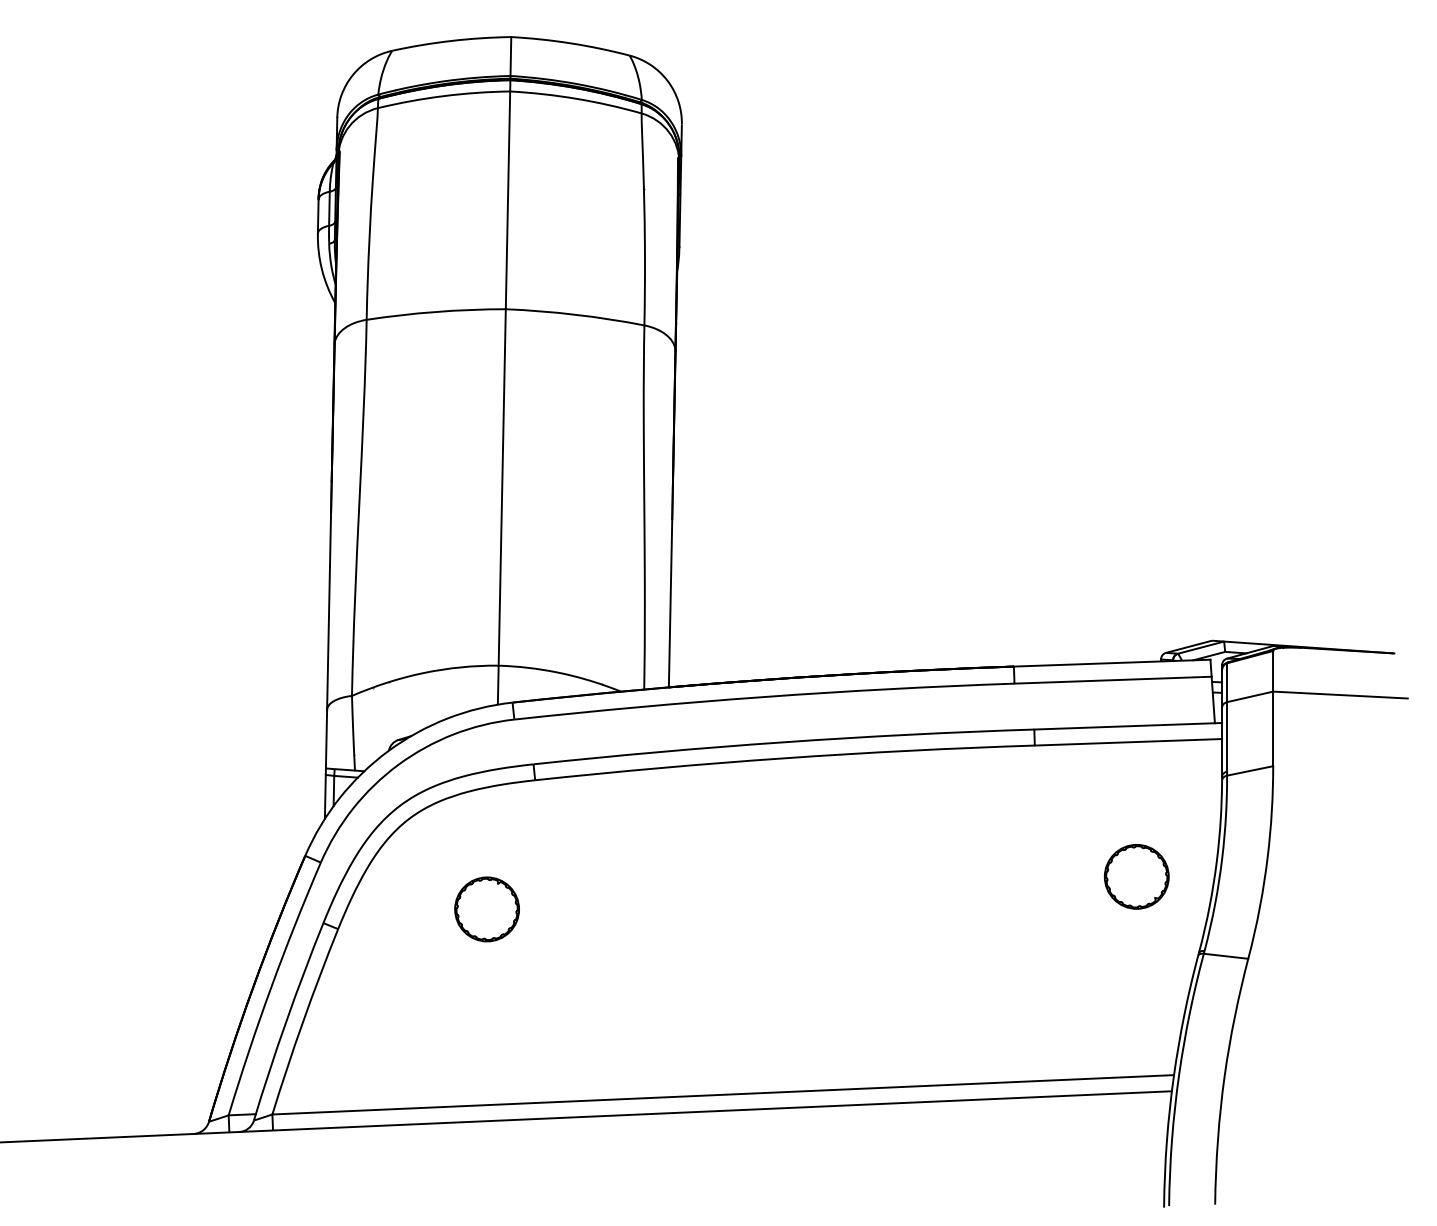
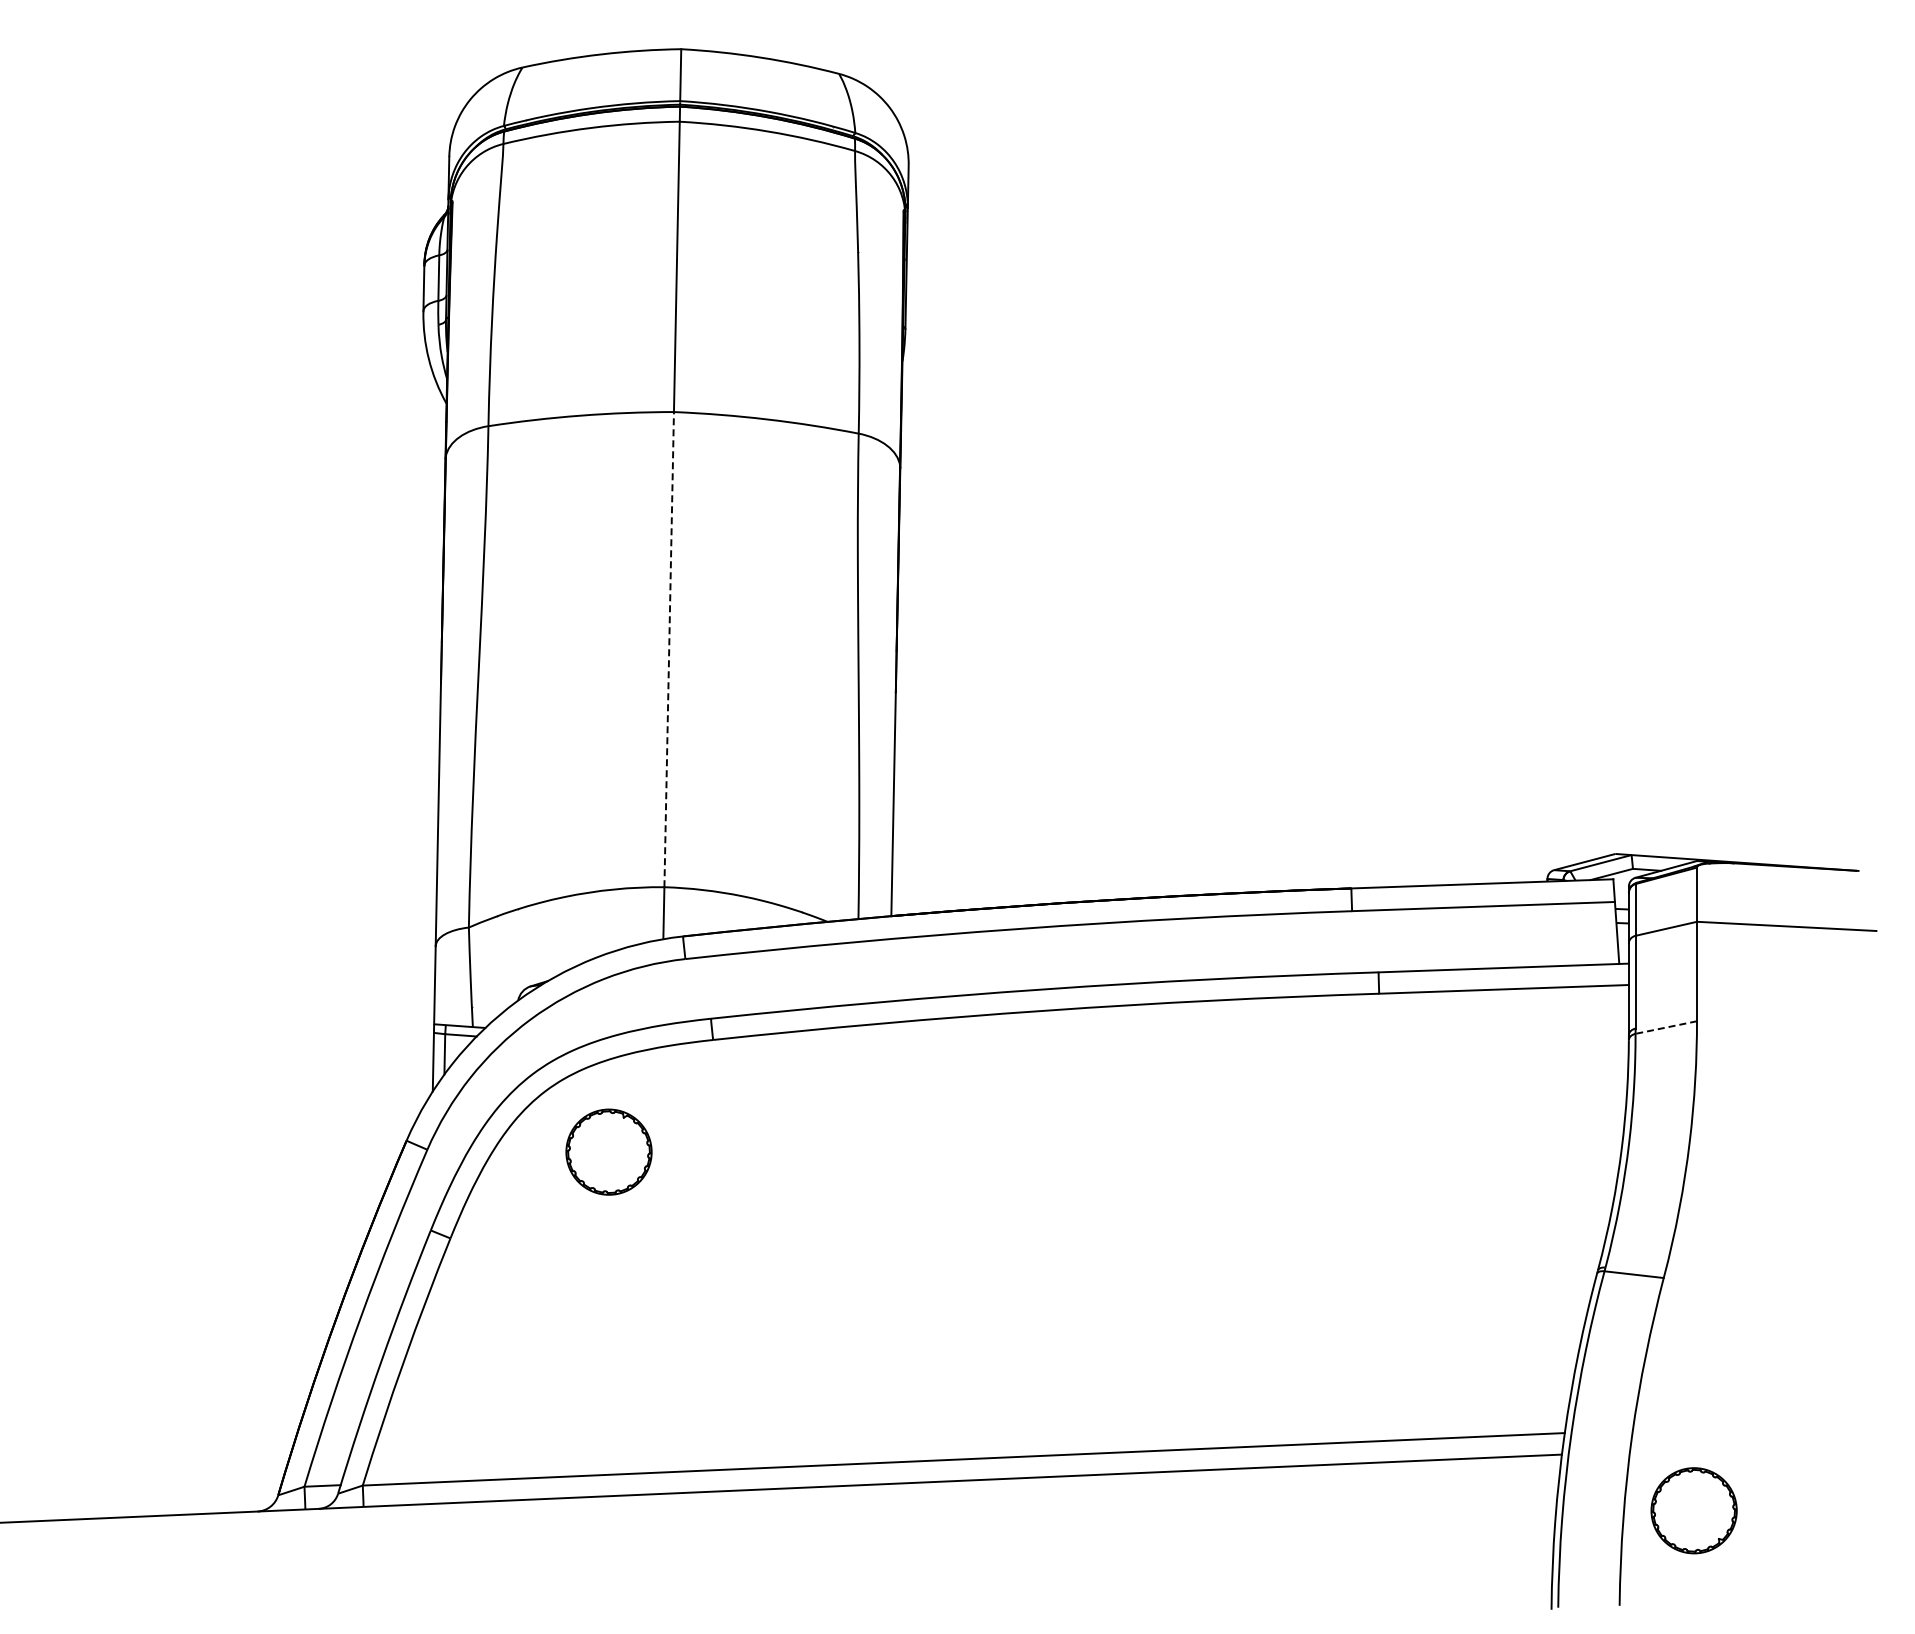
line: (502, 487) -> (669, 649), solid -> dashed
line: (1249, 770) -> (1665, 1027), solid -> dashed
part: (1136, 876) -> (1693, 1510), moved
part: (486, 908) -> (608, 1151), moved

